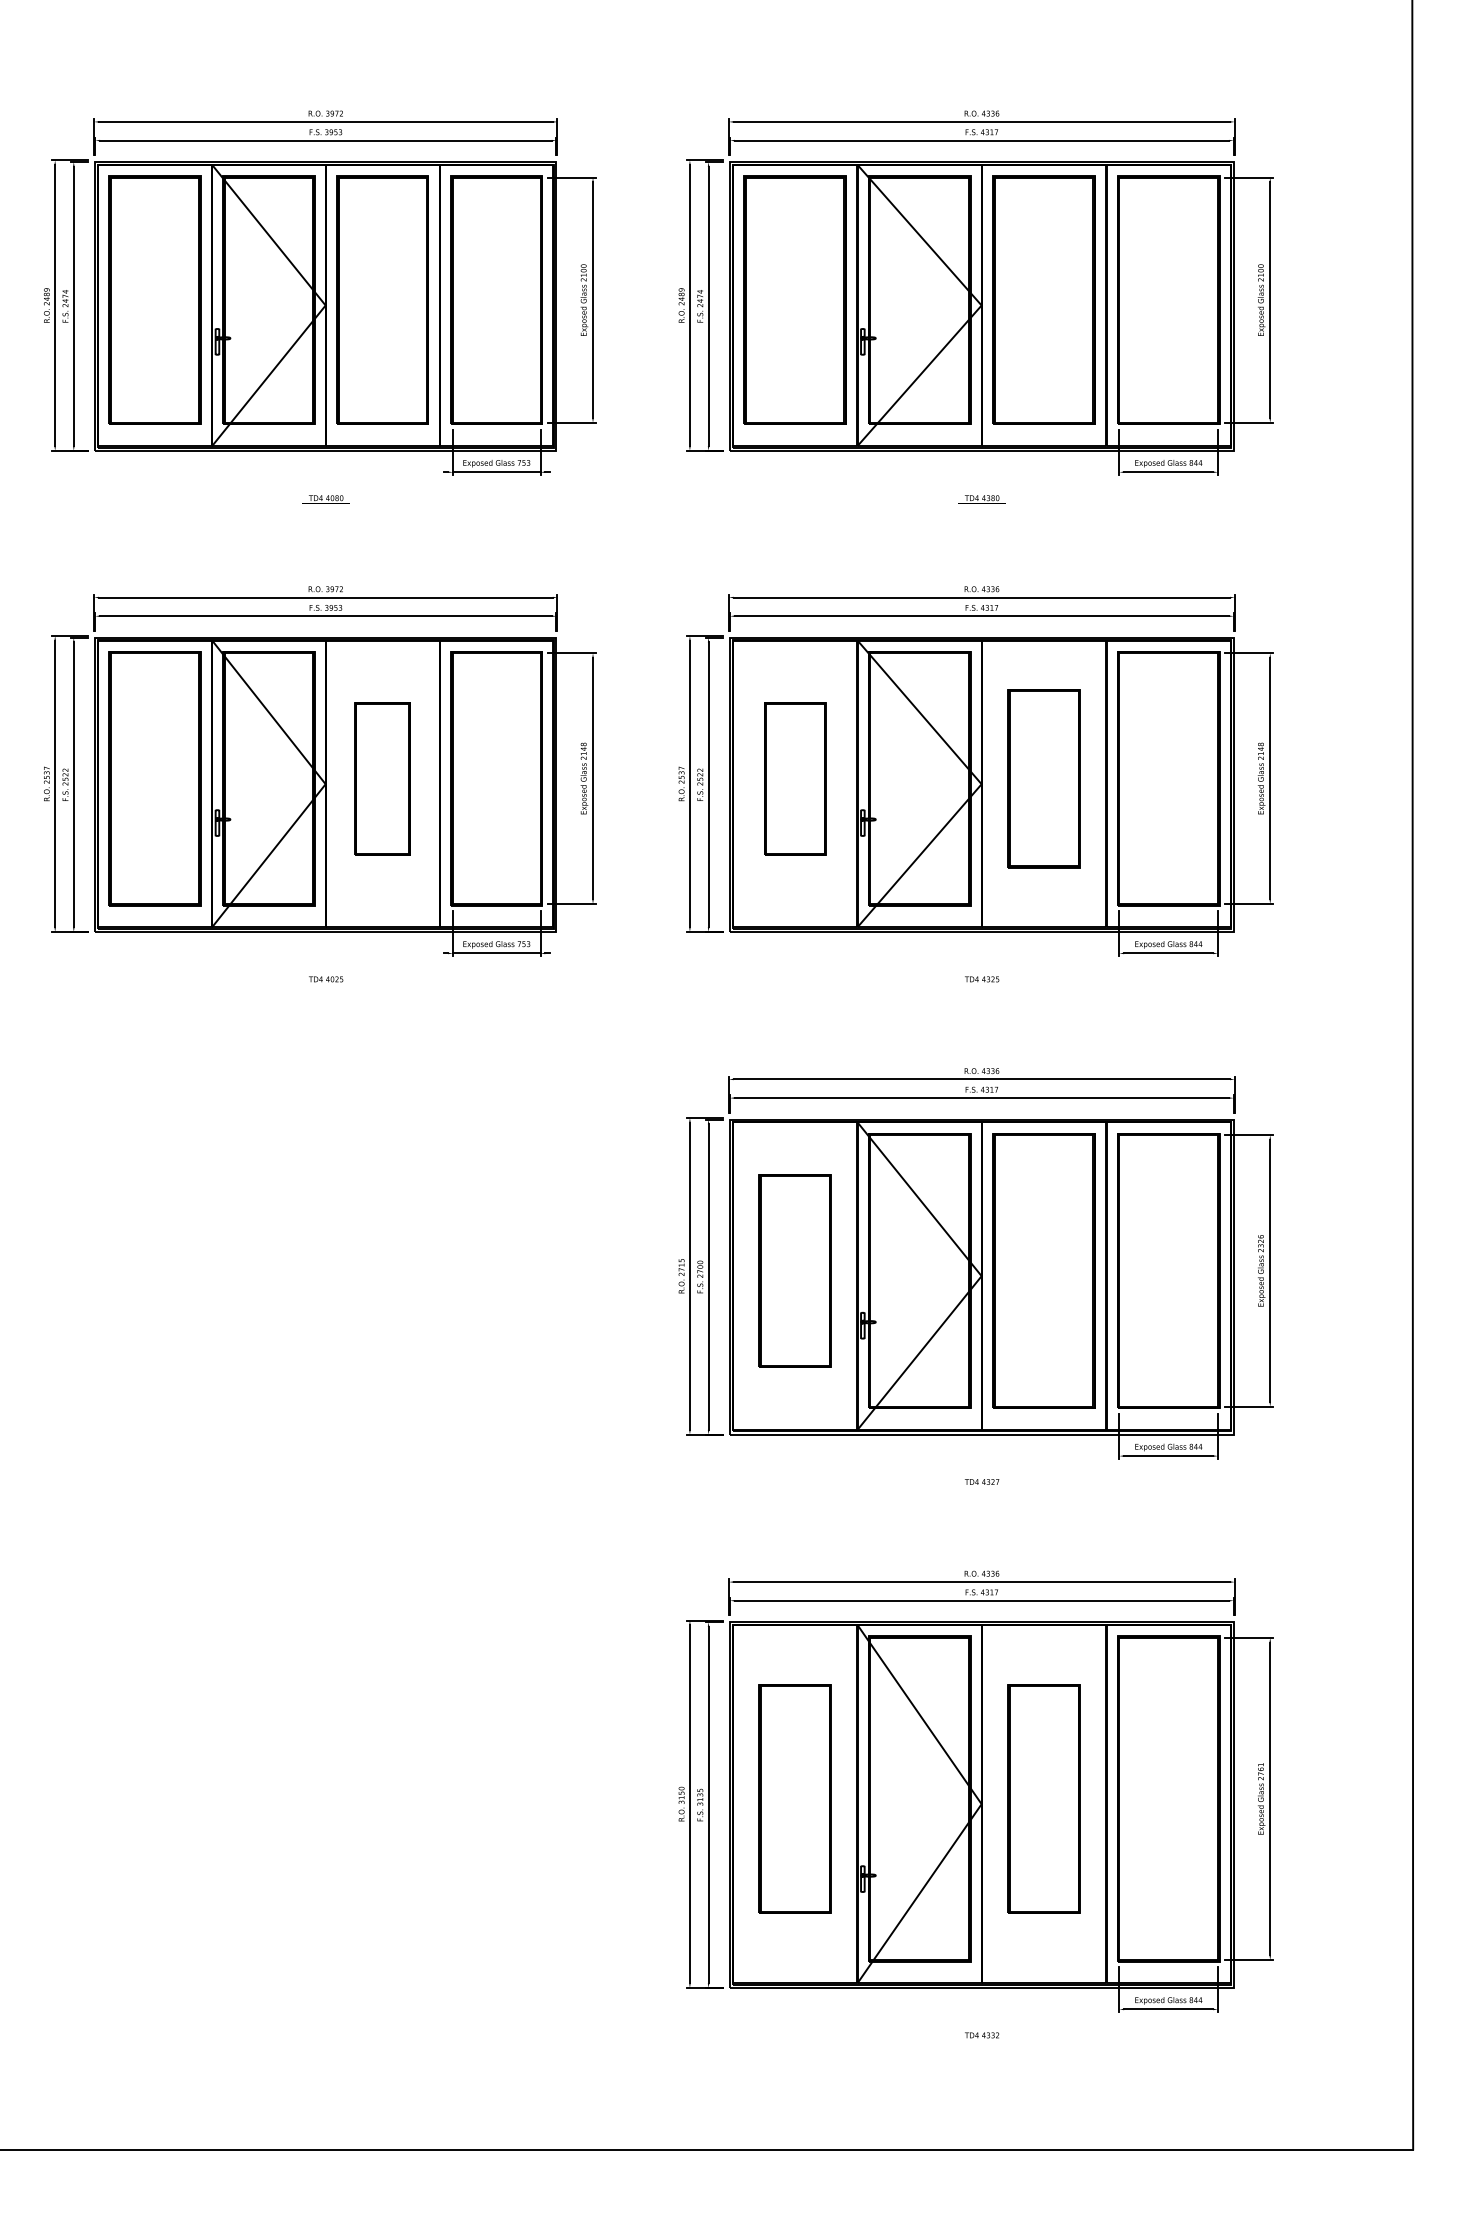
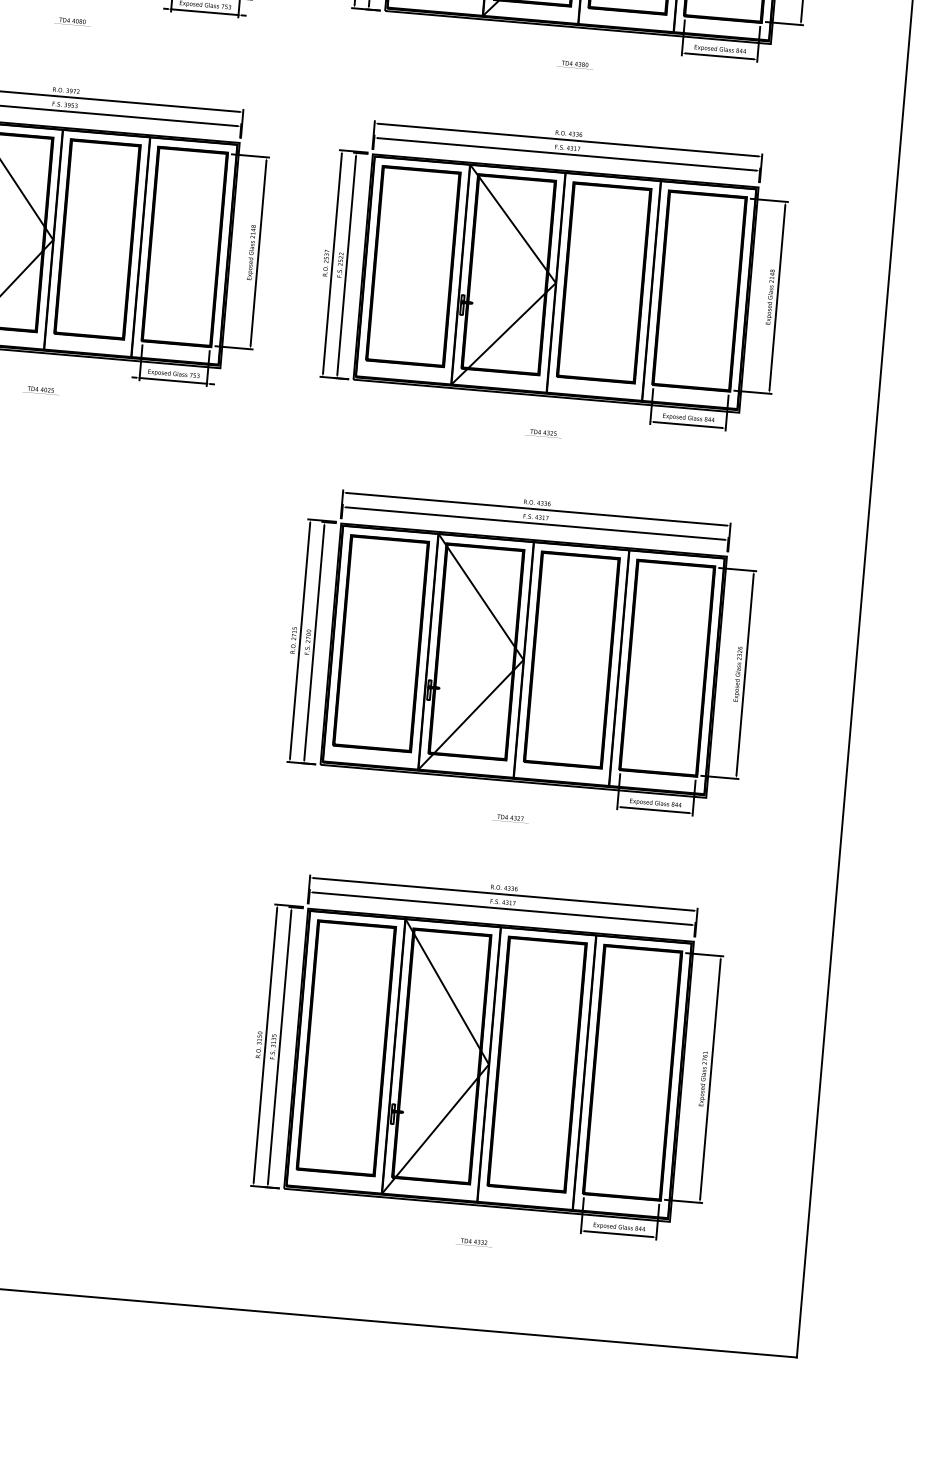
part: (382, 778) -> (97, 239), size x1.67
part: (794, 778) -> (412, 266), size x1.67
part: (1043, 778) -> (603, 282), size x1.43
part: (794, 1270) -> (380, 643), size x1.43
part: (794, 1798) -> (345, 1047), size x1.43
part: (1043, 1798) -> (536, 1064), size x1.43

